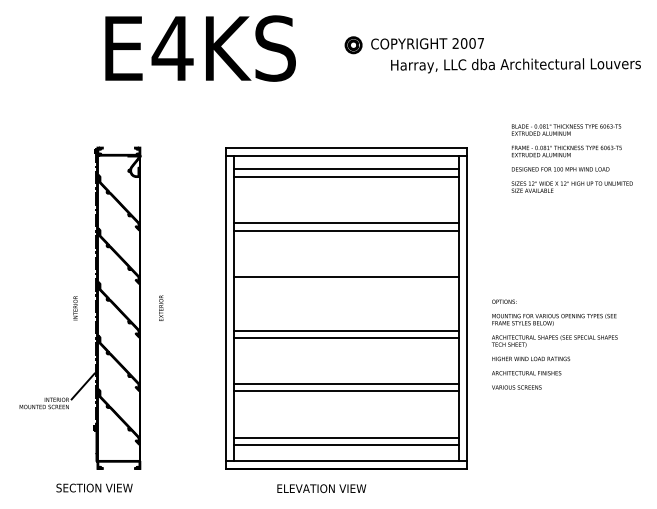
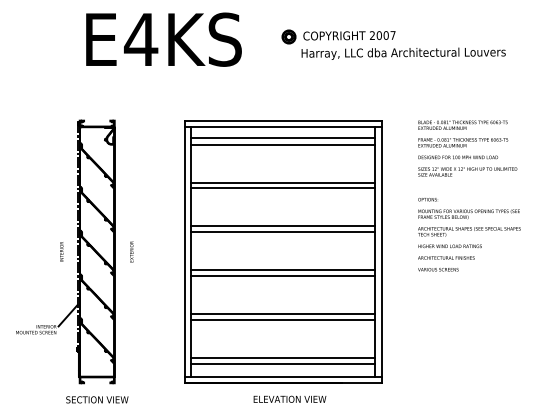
text: (515, 65) -> (403, 53), moved
text: (572, 158) -> (467, 148), moved
line: (346, 284) -> (283, 232), added
text: (554, 344) -> (469, 234), moved
text: (94, 487) -> (97, 399), moved
text: (321, 487) -> (289, 398), moved

